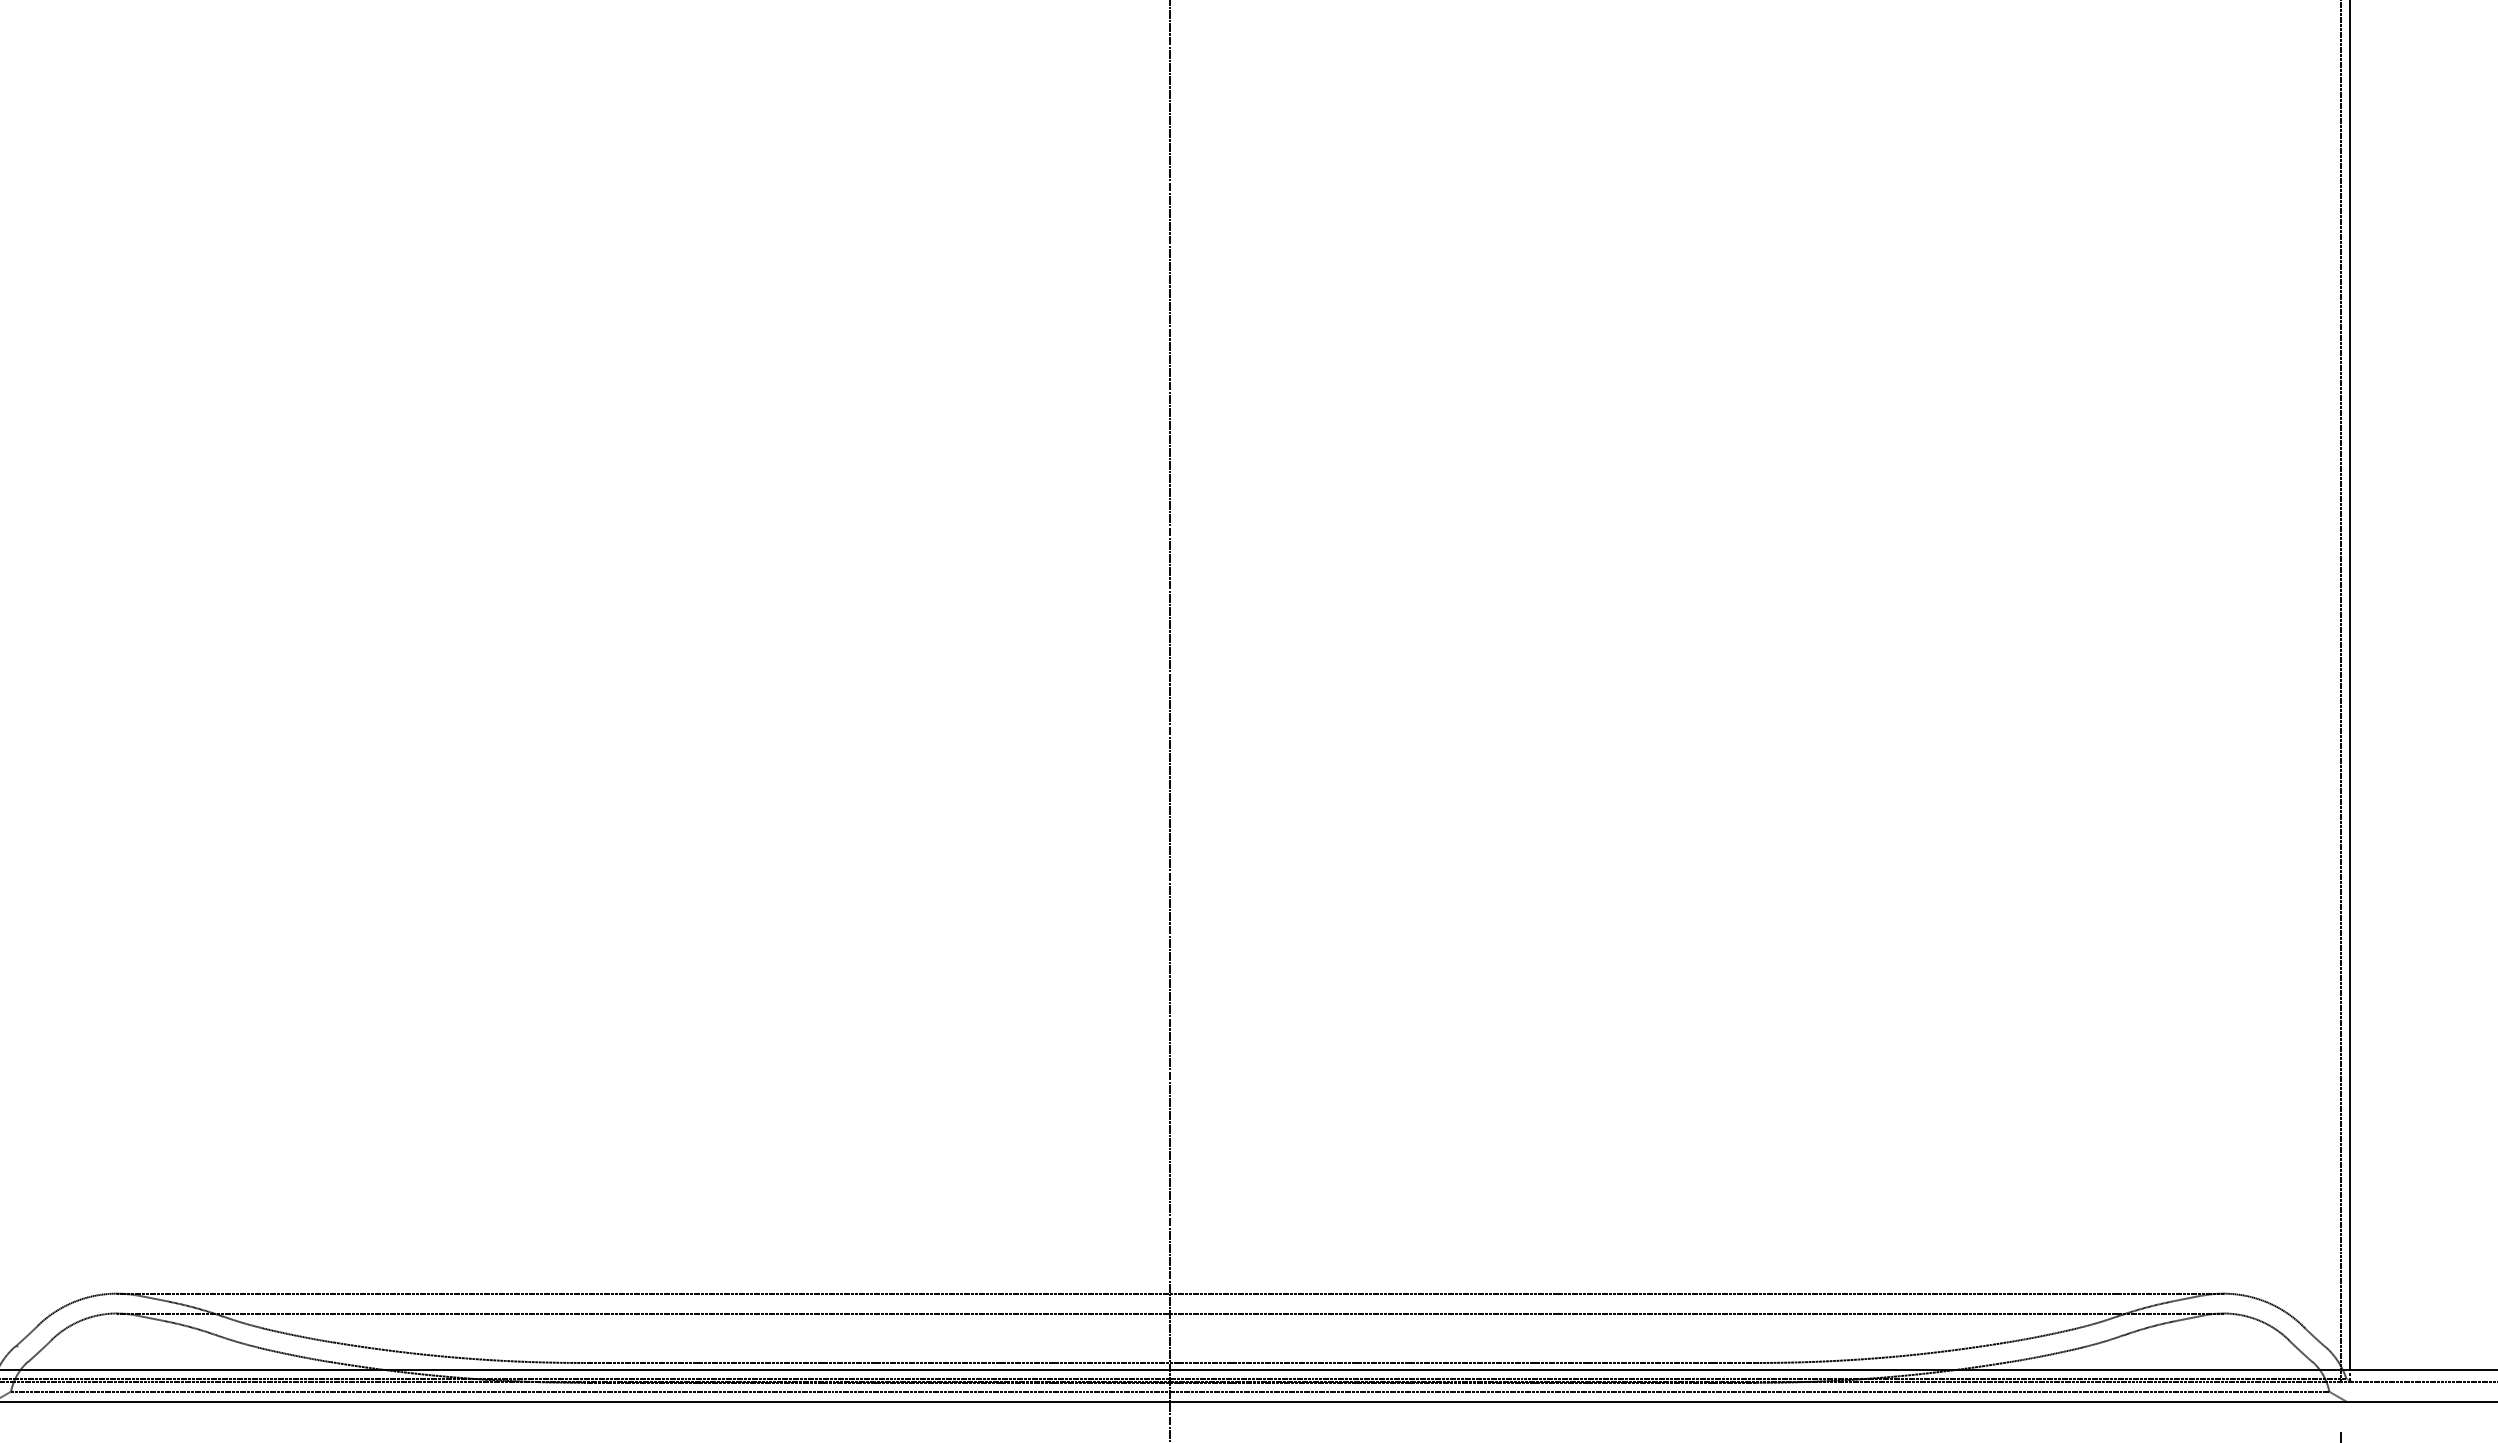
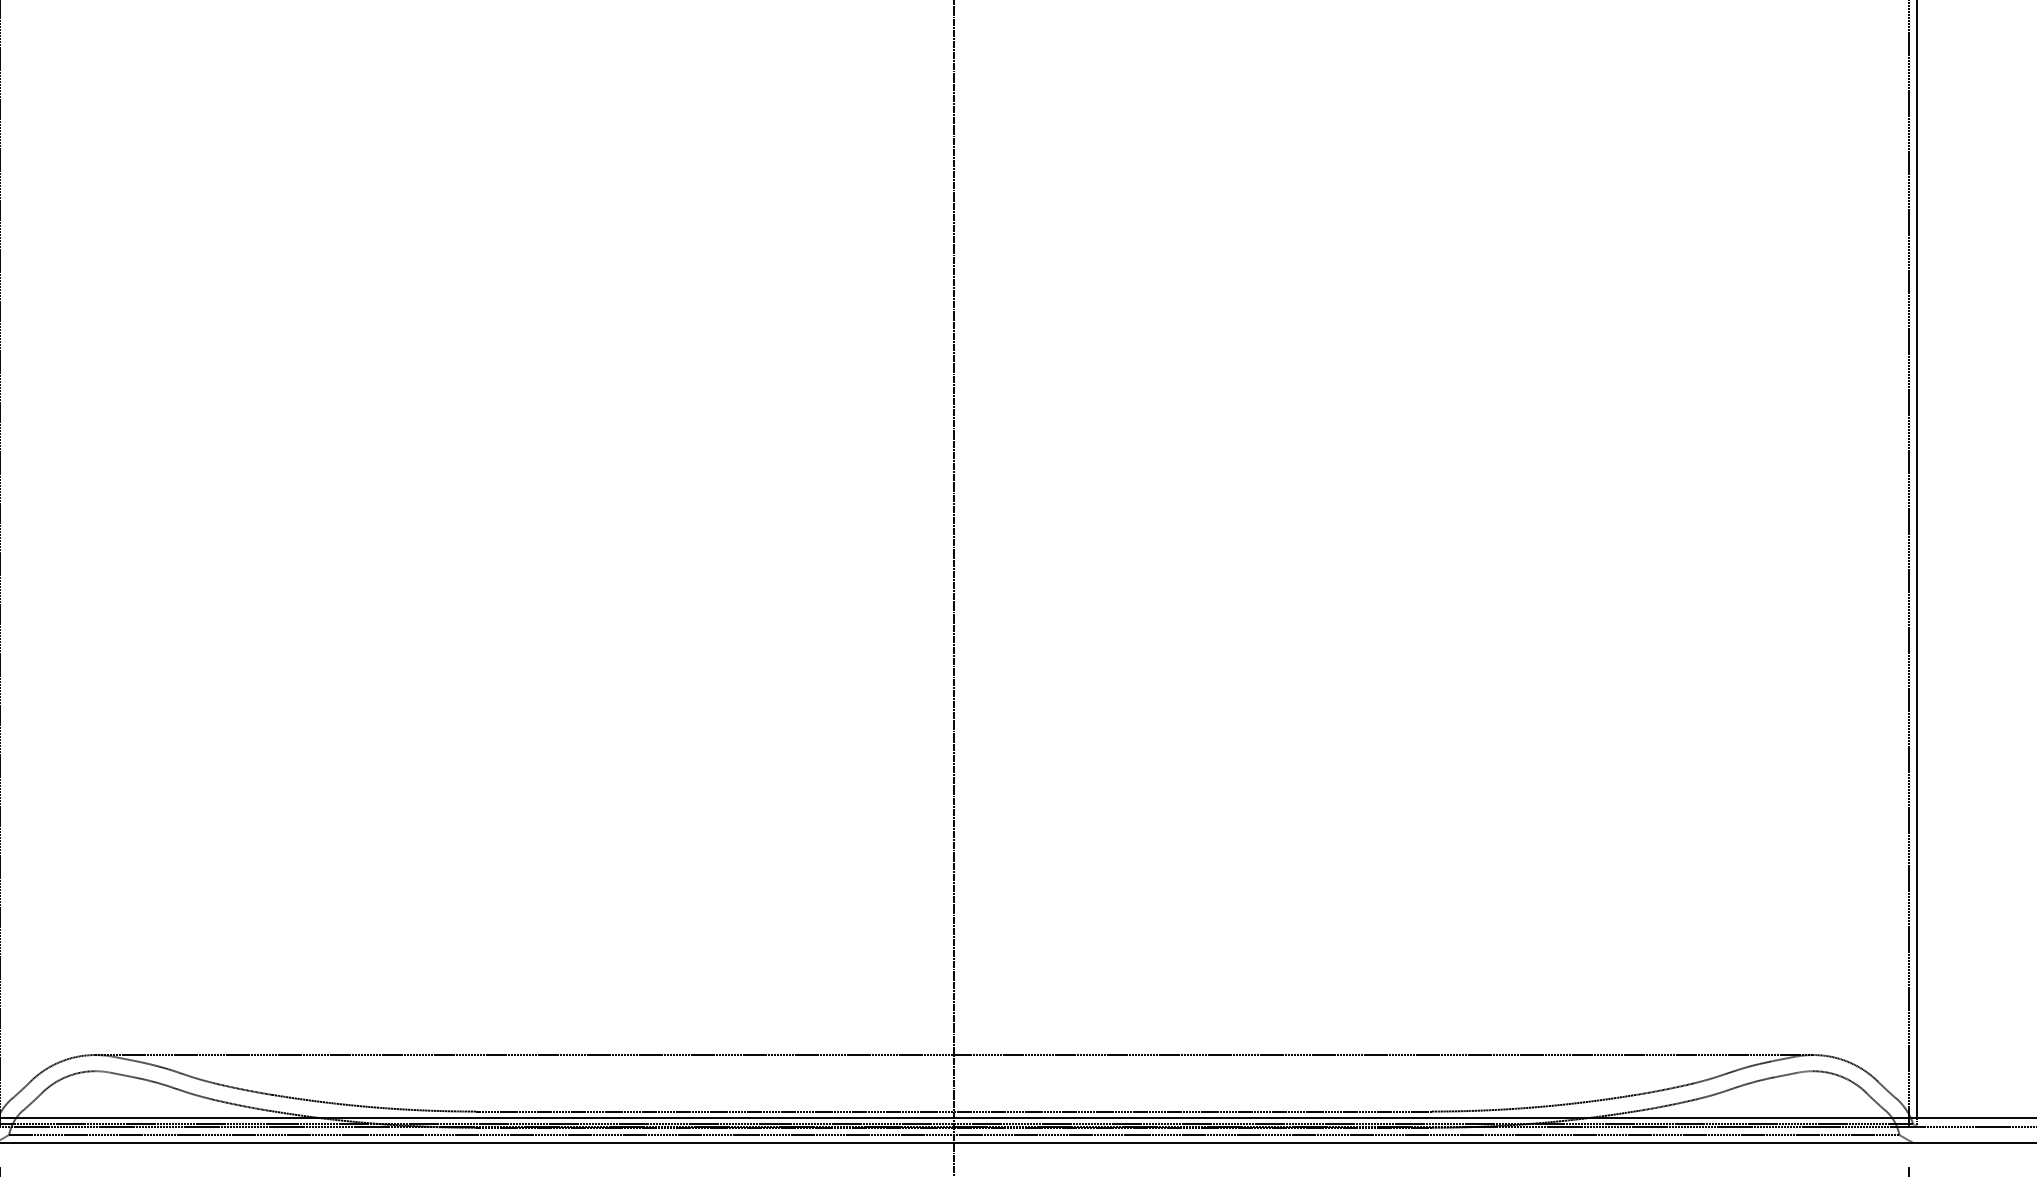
line: (1169, 1313) -> (953, 1071), removed

